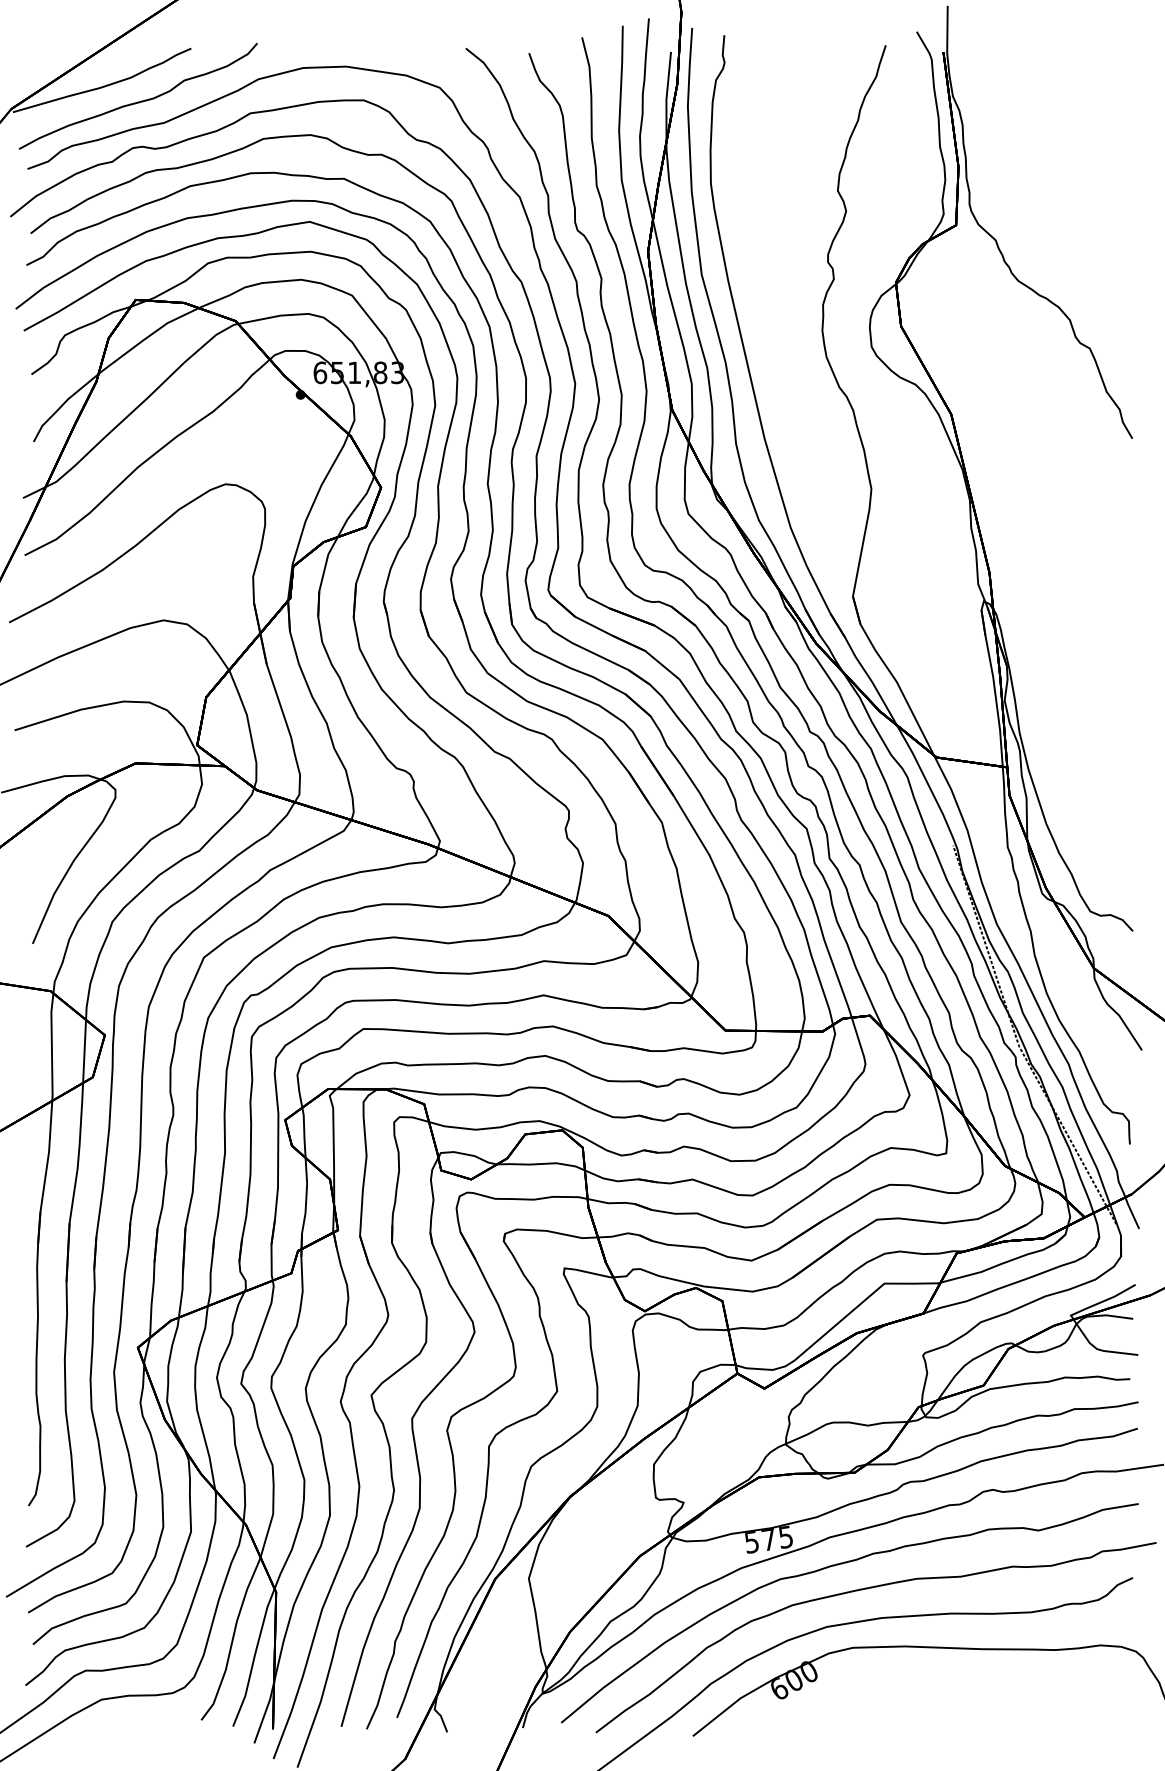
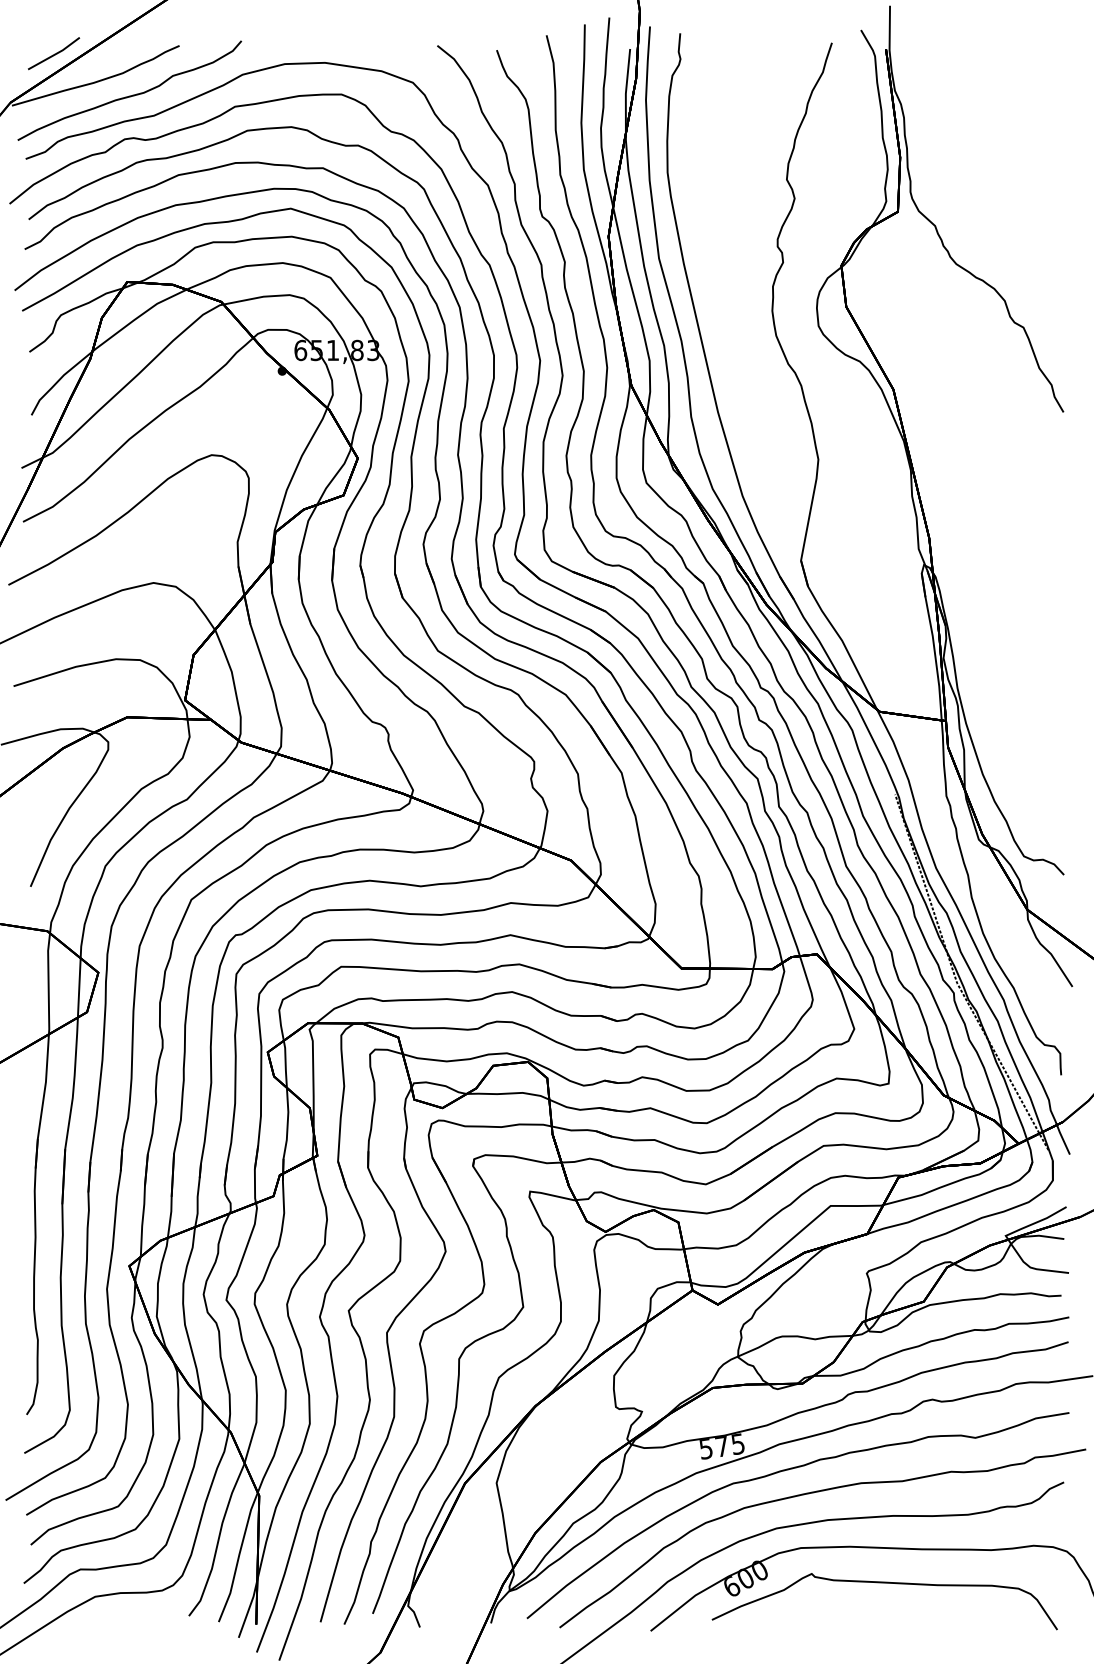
line: (58, 56) -> (54, 53), added
curve: (942, 1685) -> (885, 1583), added

